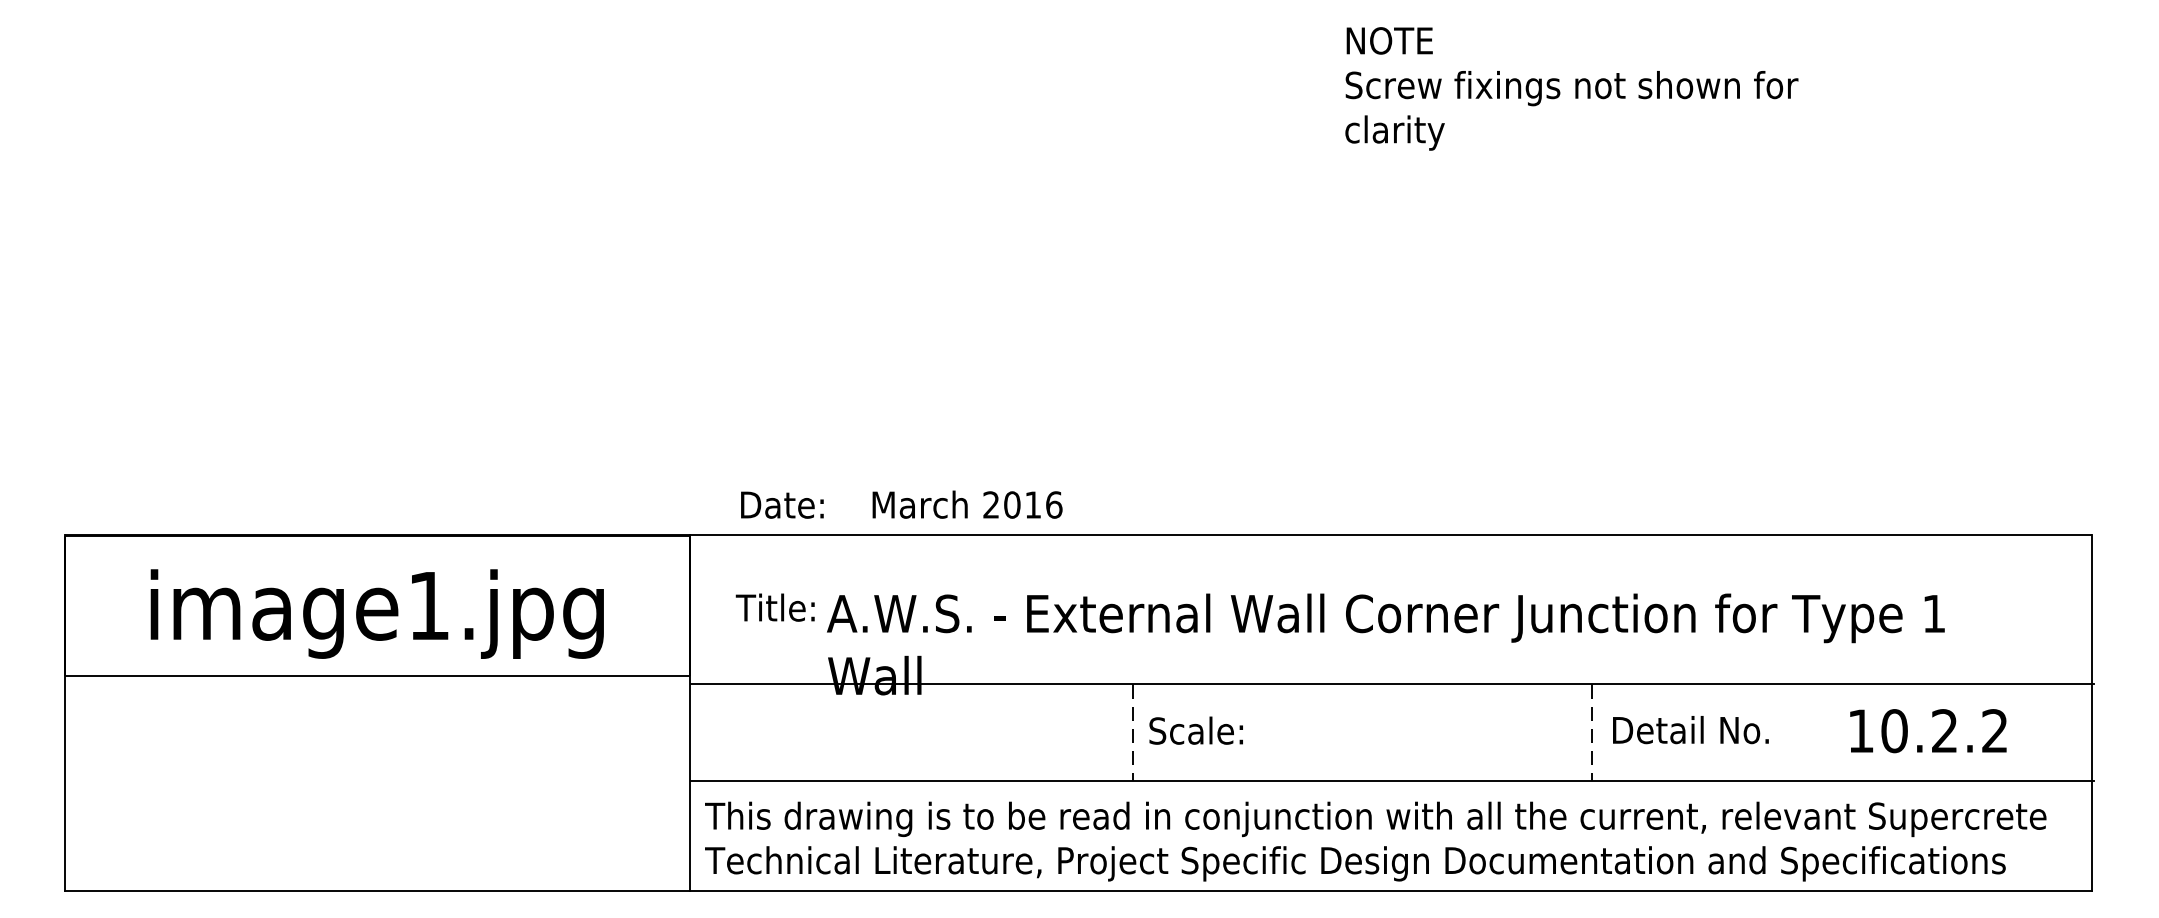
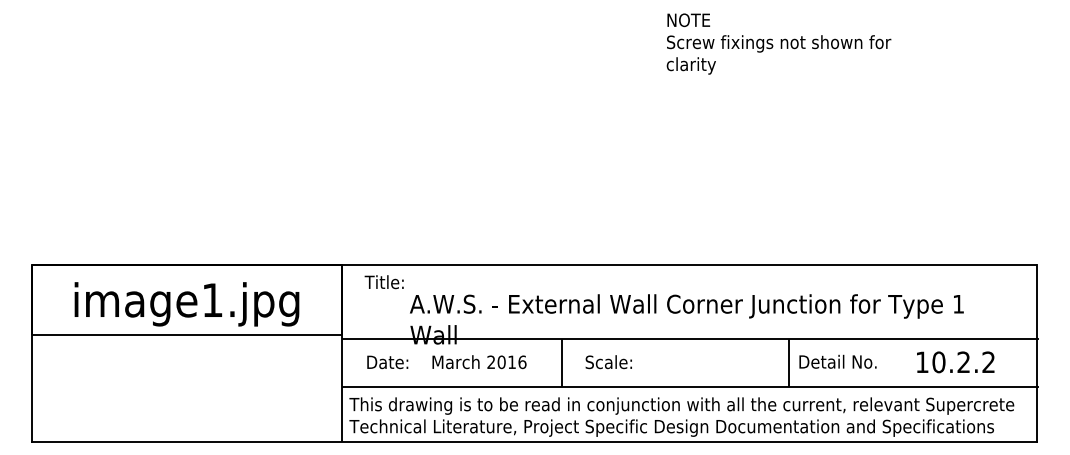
text: (900, 505) -> (446, 362), moved
text: (773, 608) -> (383, 282), moved
text: (1195, 731) -> (608, 362), moved
line: (1132, 733) -> (561, 363), dashed -> solid
line: (1593, 733) -> (789, 363), dashed -> solid

